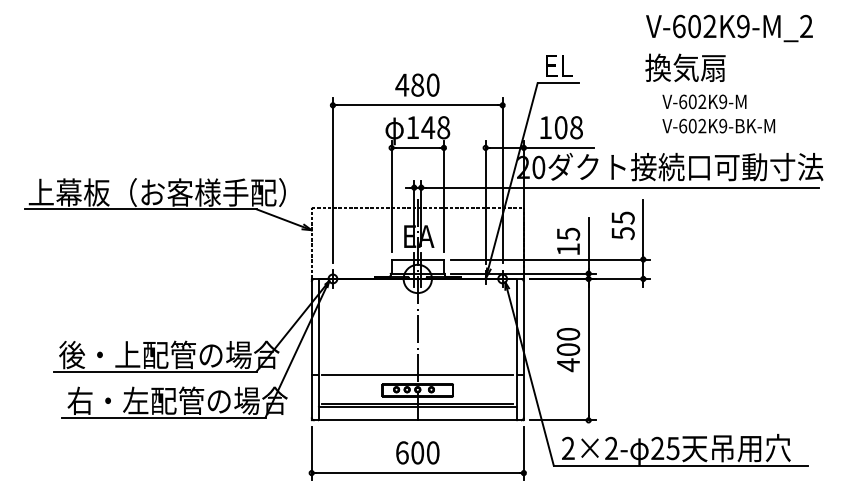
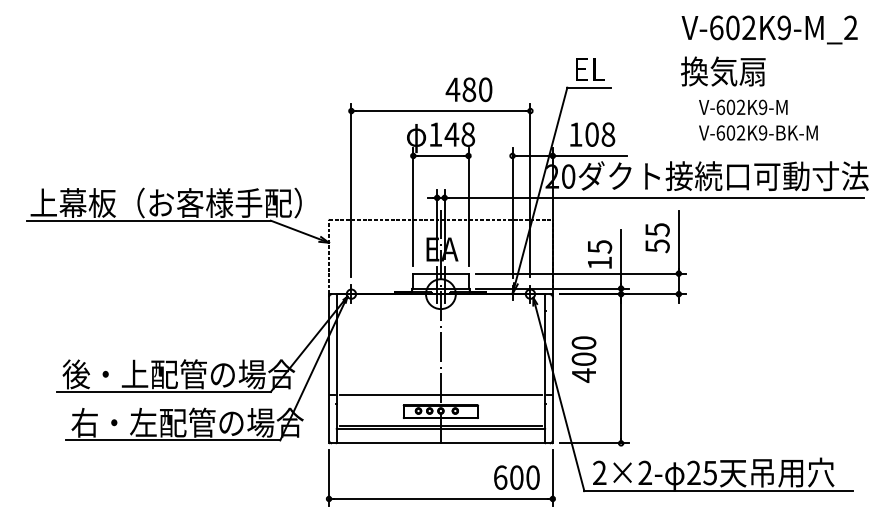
text: (417, 84) -> (469, 89), moved
text: (568, 350) -> (584, 360), moved
text: (417, 452) -> (516, 477), moved

